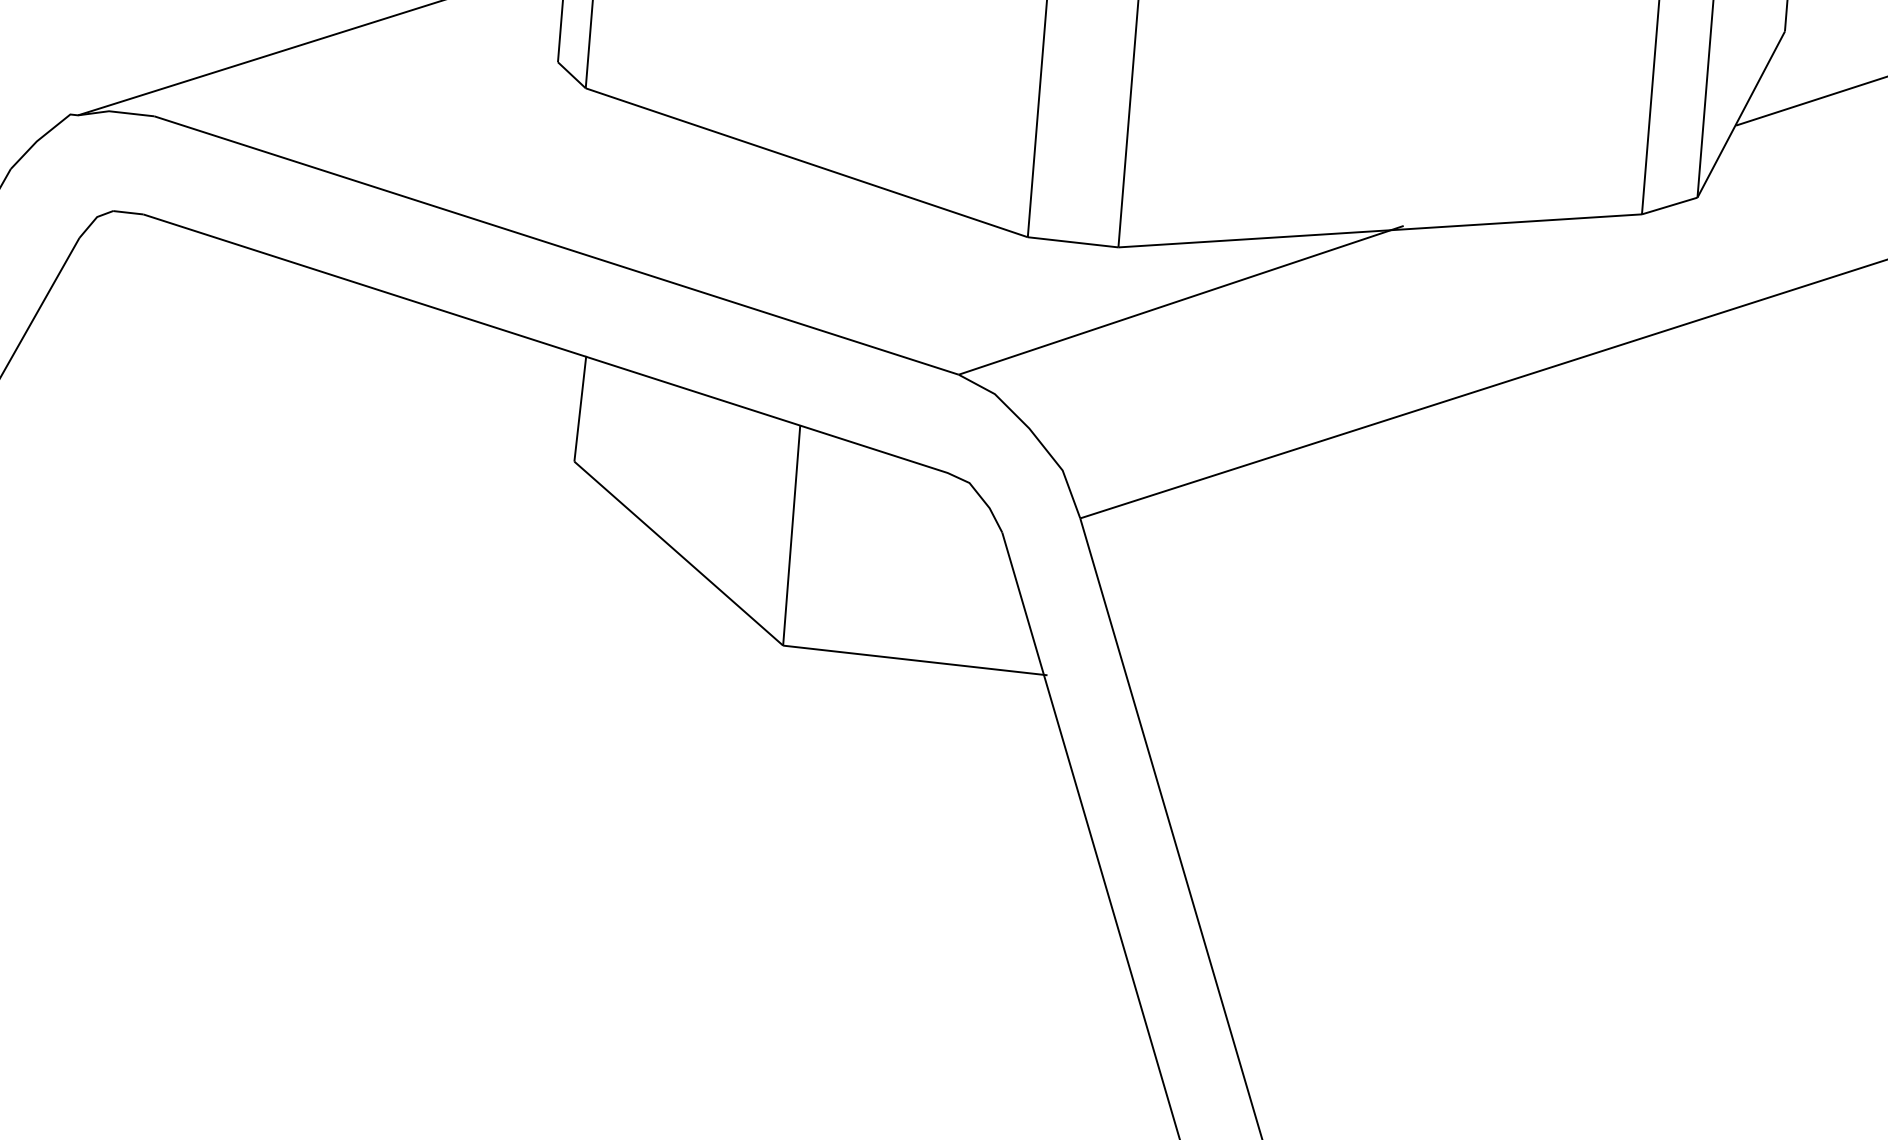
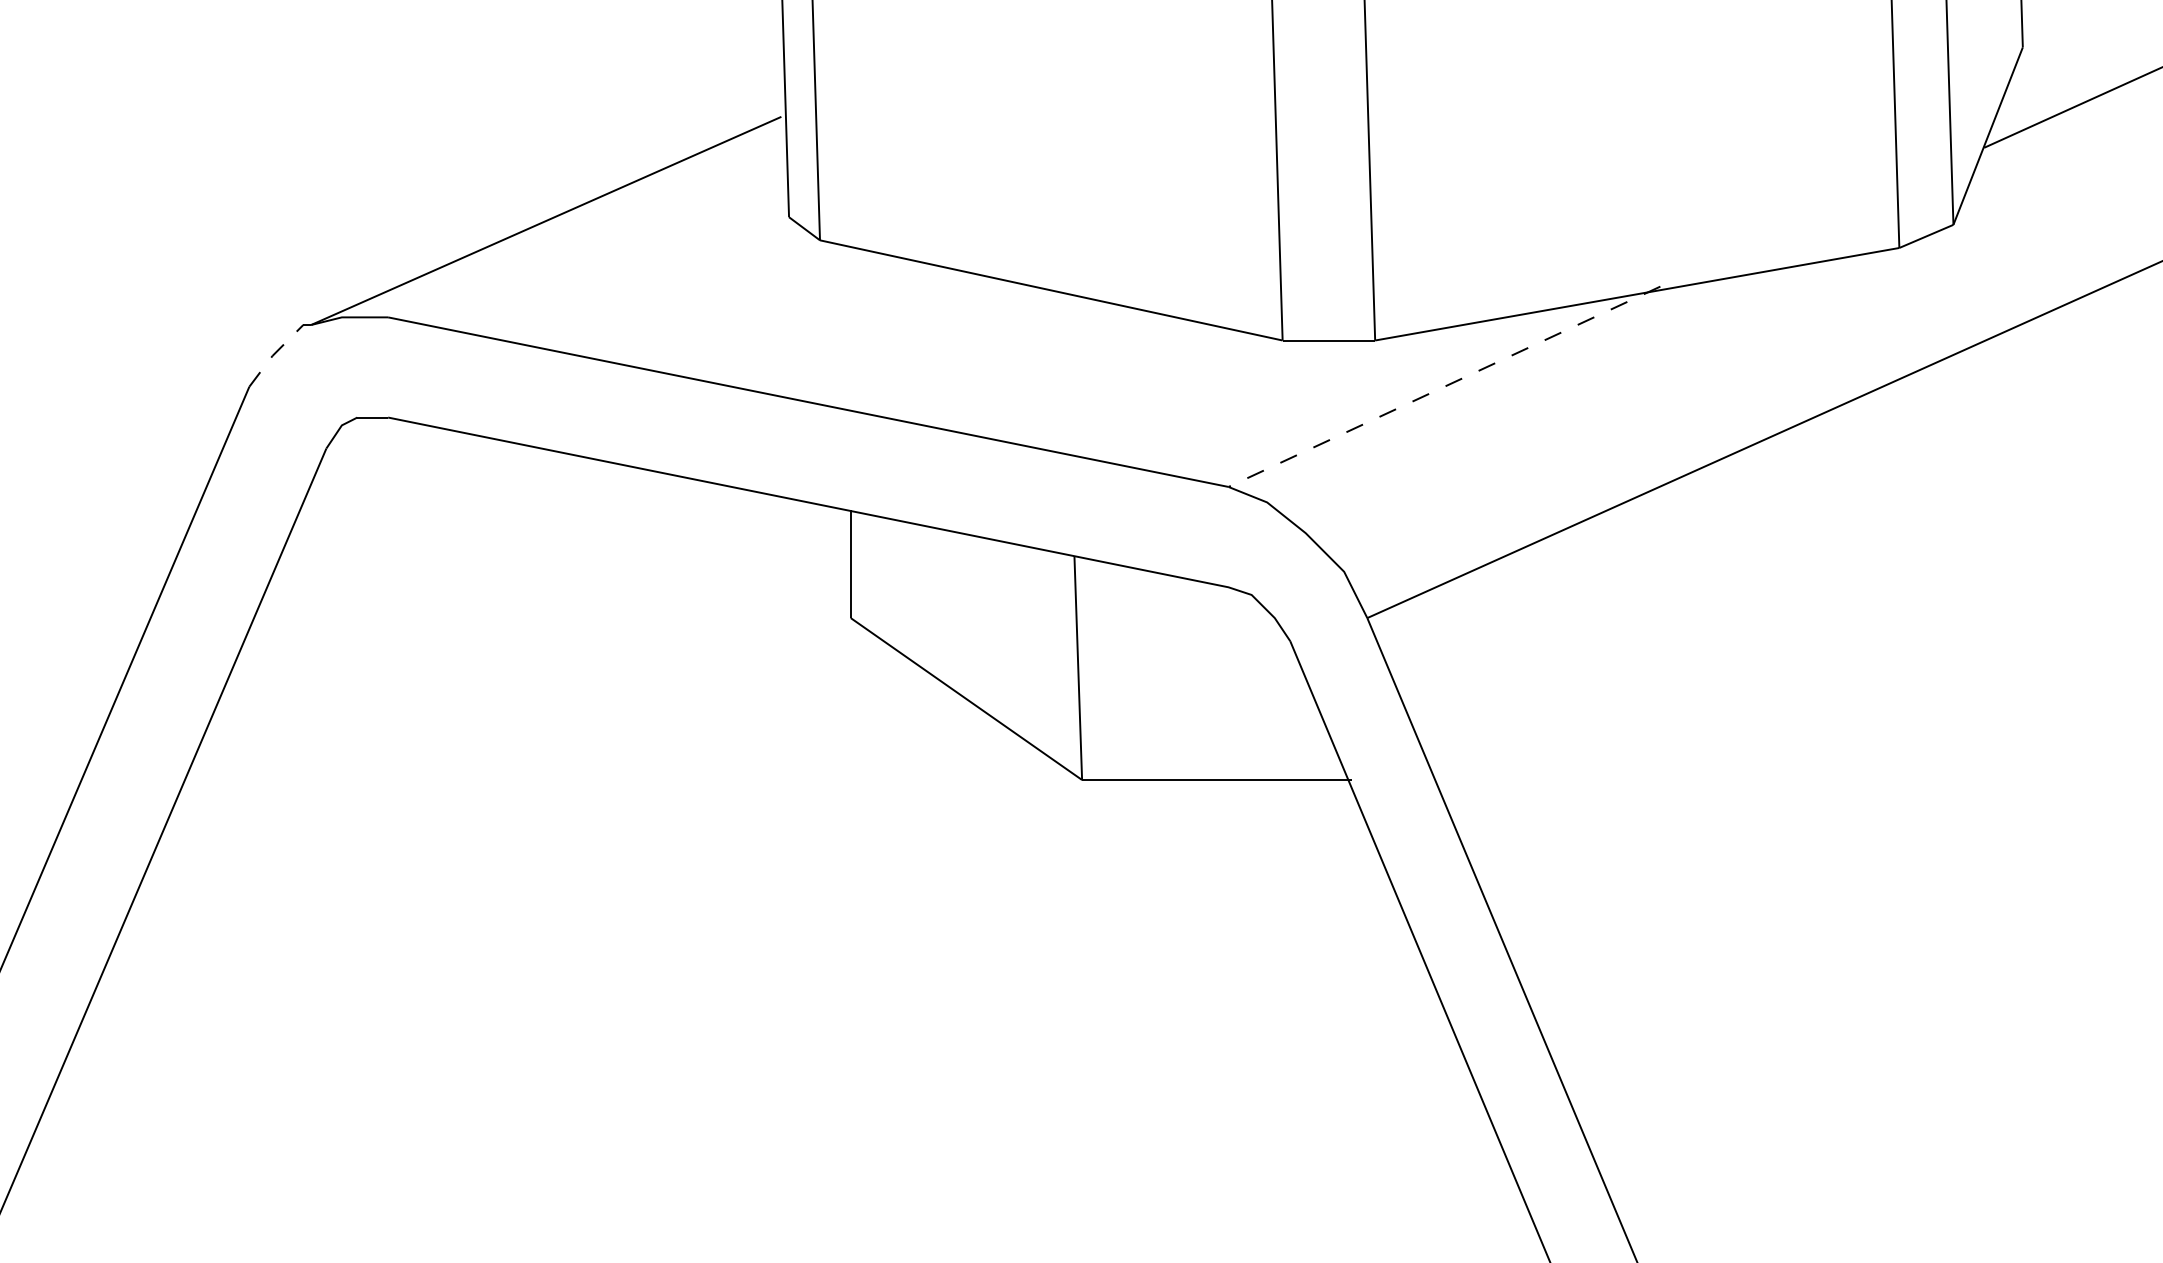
line: (42, 137) -> (277, 351), solid -> dashed
line: (1181, 300) -> (1444, 386), solid -> dashed

